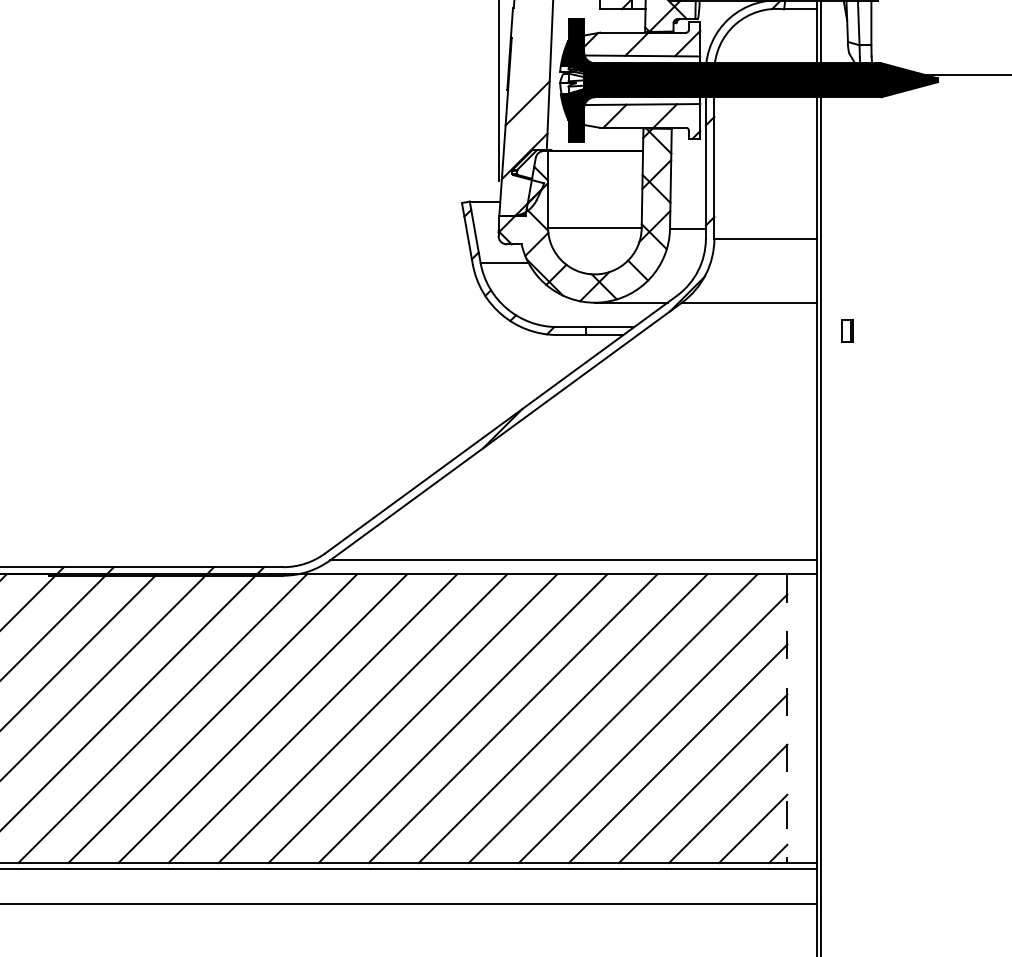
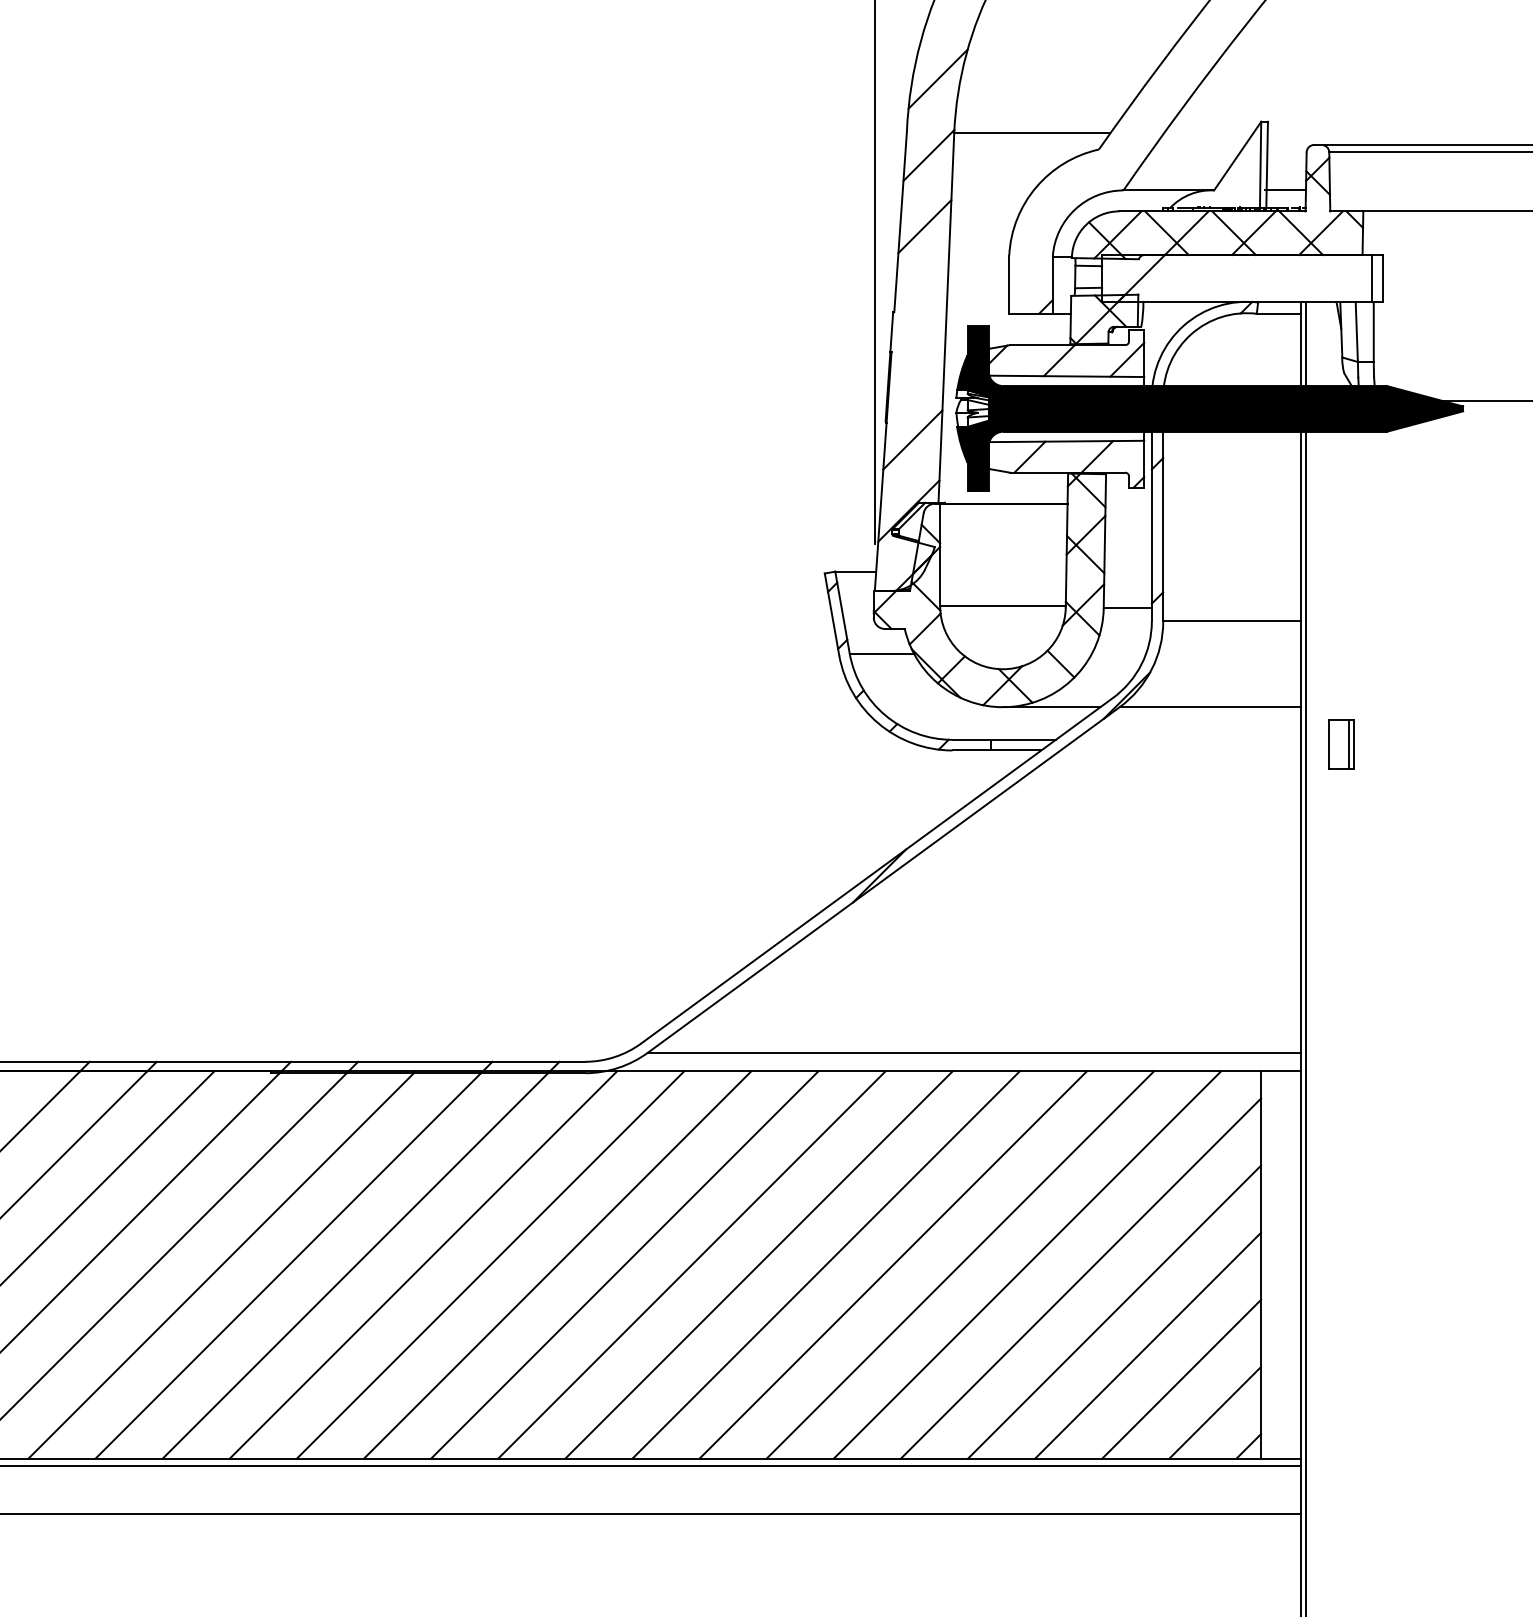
part: (847, 330) -> (1341, 744), size x1.67
line: (787, 718) -> (1261, 1264), dashed -> solid

